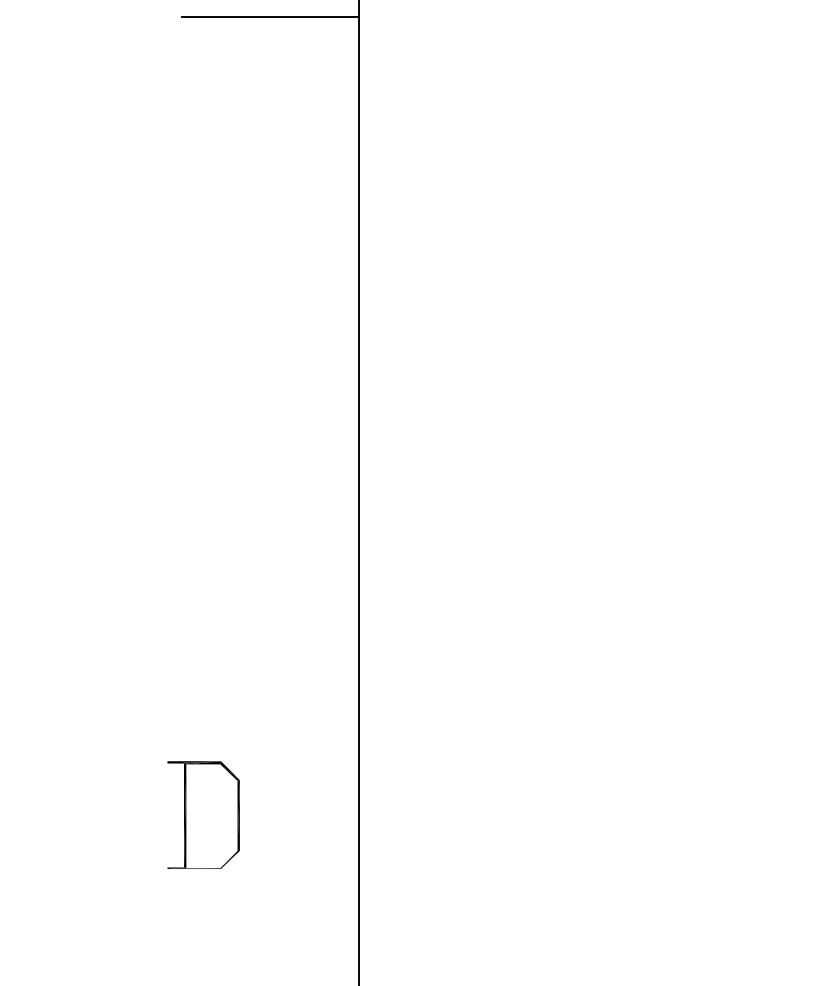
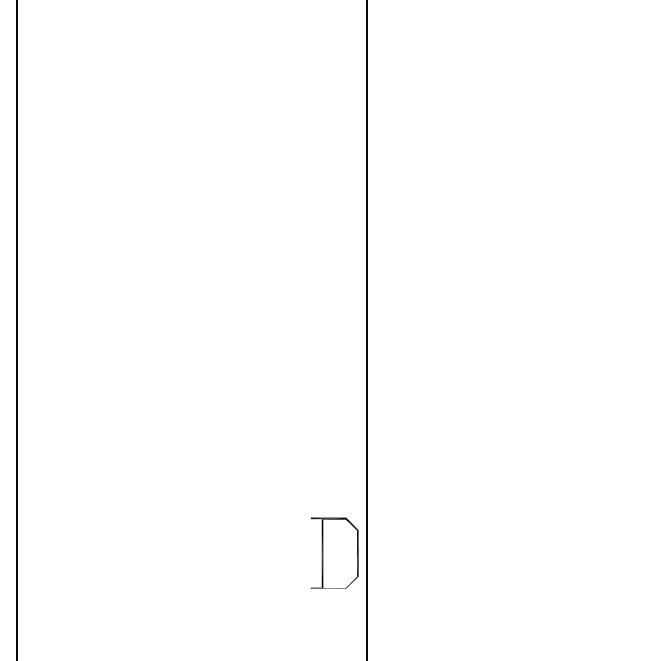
line: (270, 16) -> (308, 26), removed
part: (203, 814) -> (334, 552), moved

